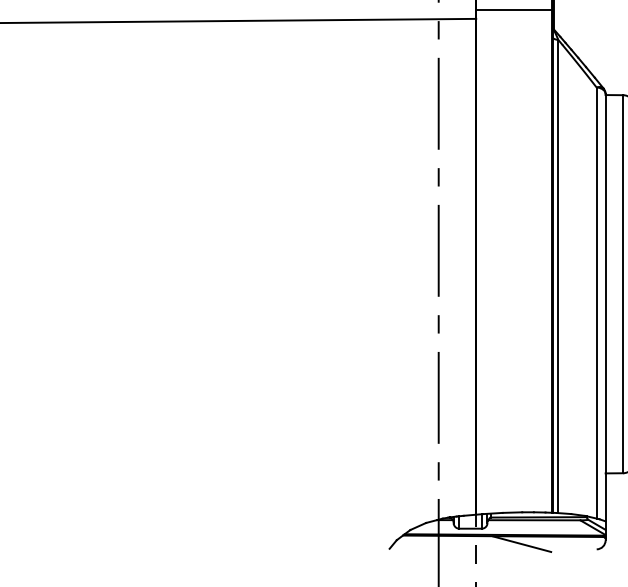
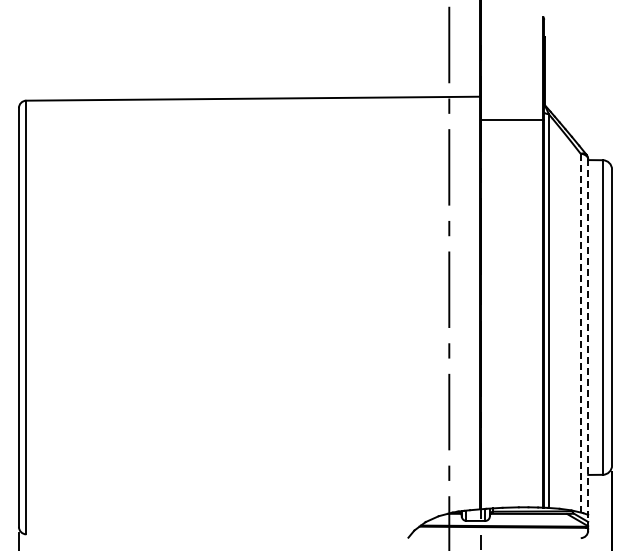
line: (514, 10) -> (512, 120), moved
line: (596, 302) -> (580, 332), solid -> dashed
line: (605, 316) -> (588, 344), solid -> dashed
hatch: (521, 543) -> (518, 533), removed

